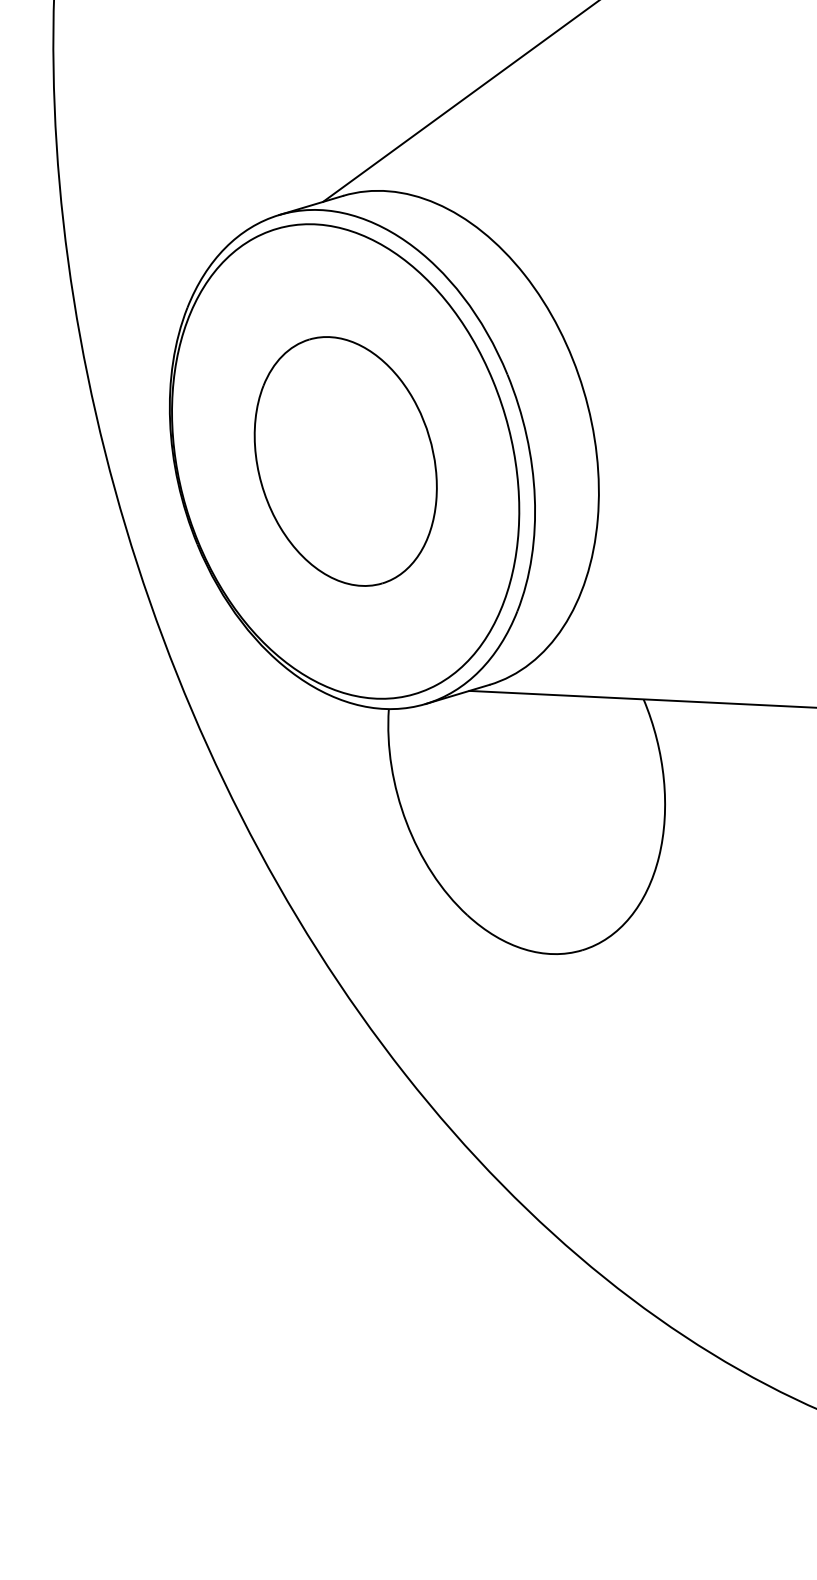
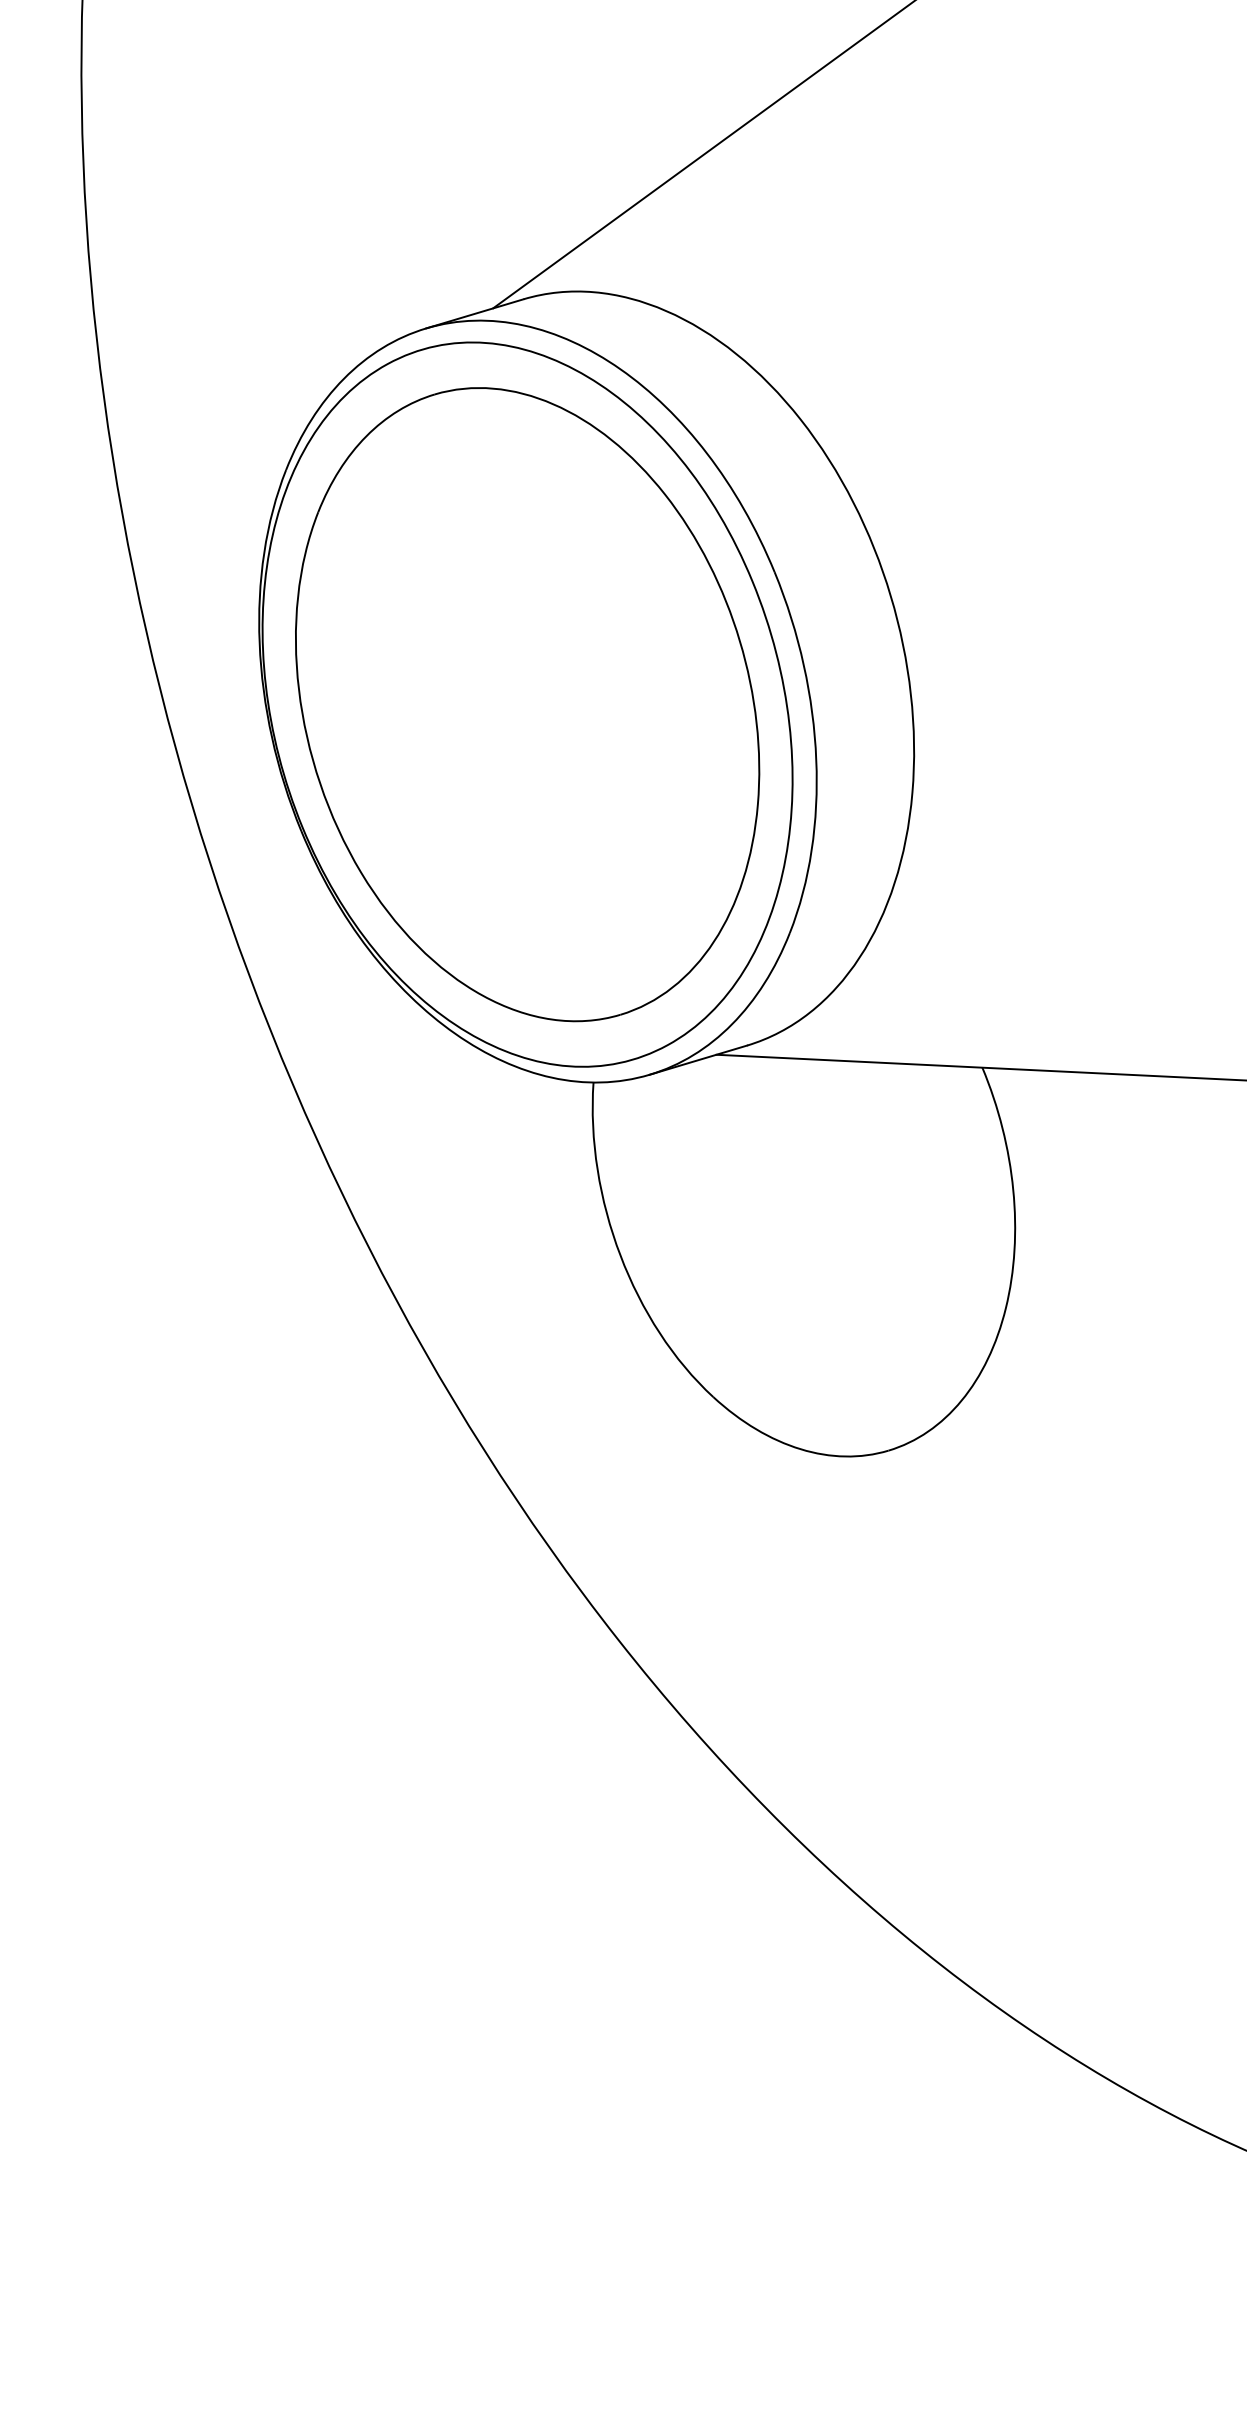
part: (345, 461) -> (527, 704), size x1.67

